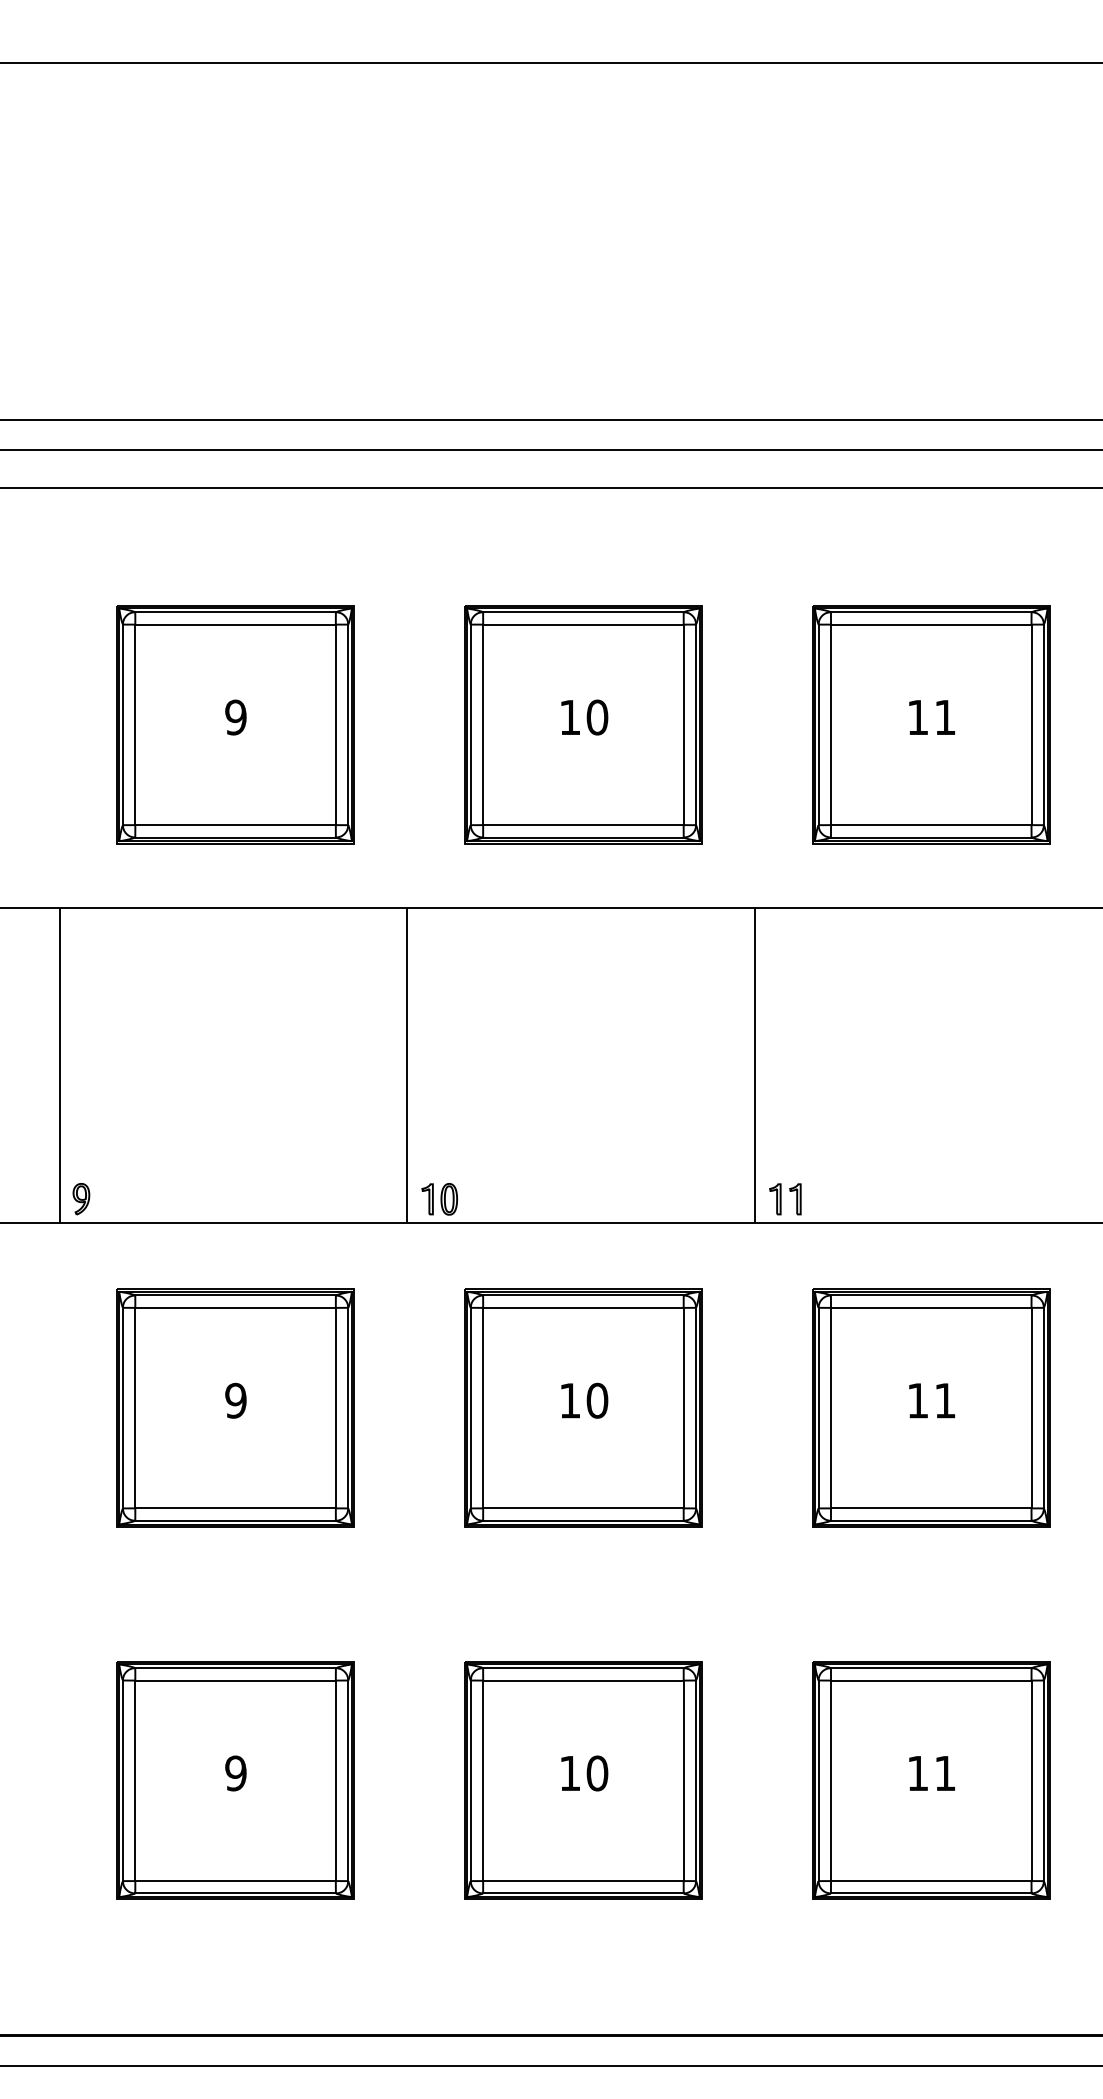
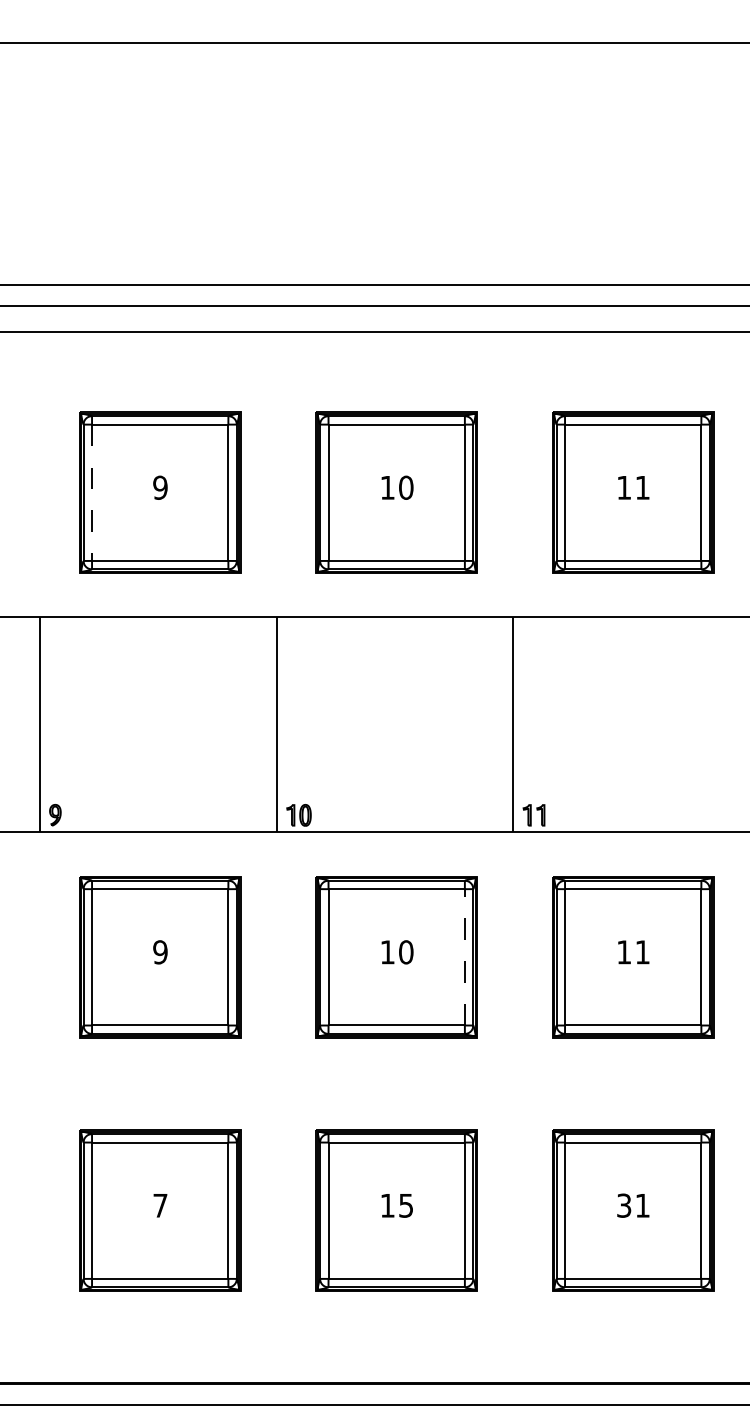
line: (135, 725) -> (92, 493), solid -> dashed
line: (683, 1406) -> (464, 956), solid -> dashed
text: (236, 1773) -> (160, 1205), 9 -> 7
text: (597, 1773) -> (406, 1205), 10 -> 15
text: (918, 1773) -> (624, 1205), 11 -> 31

